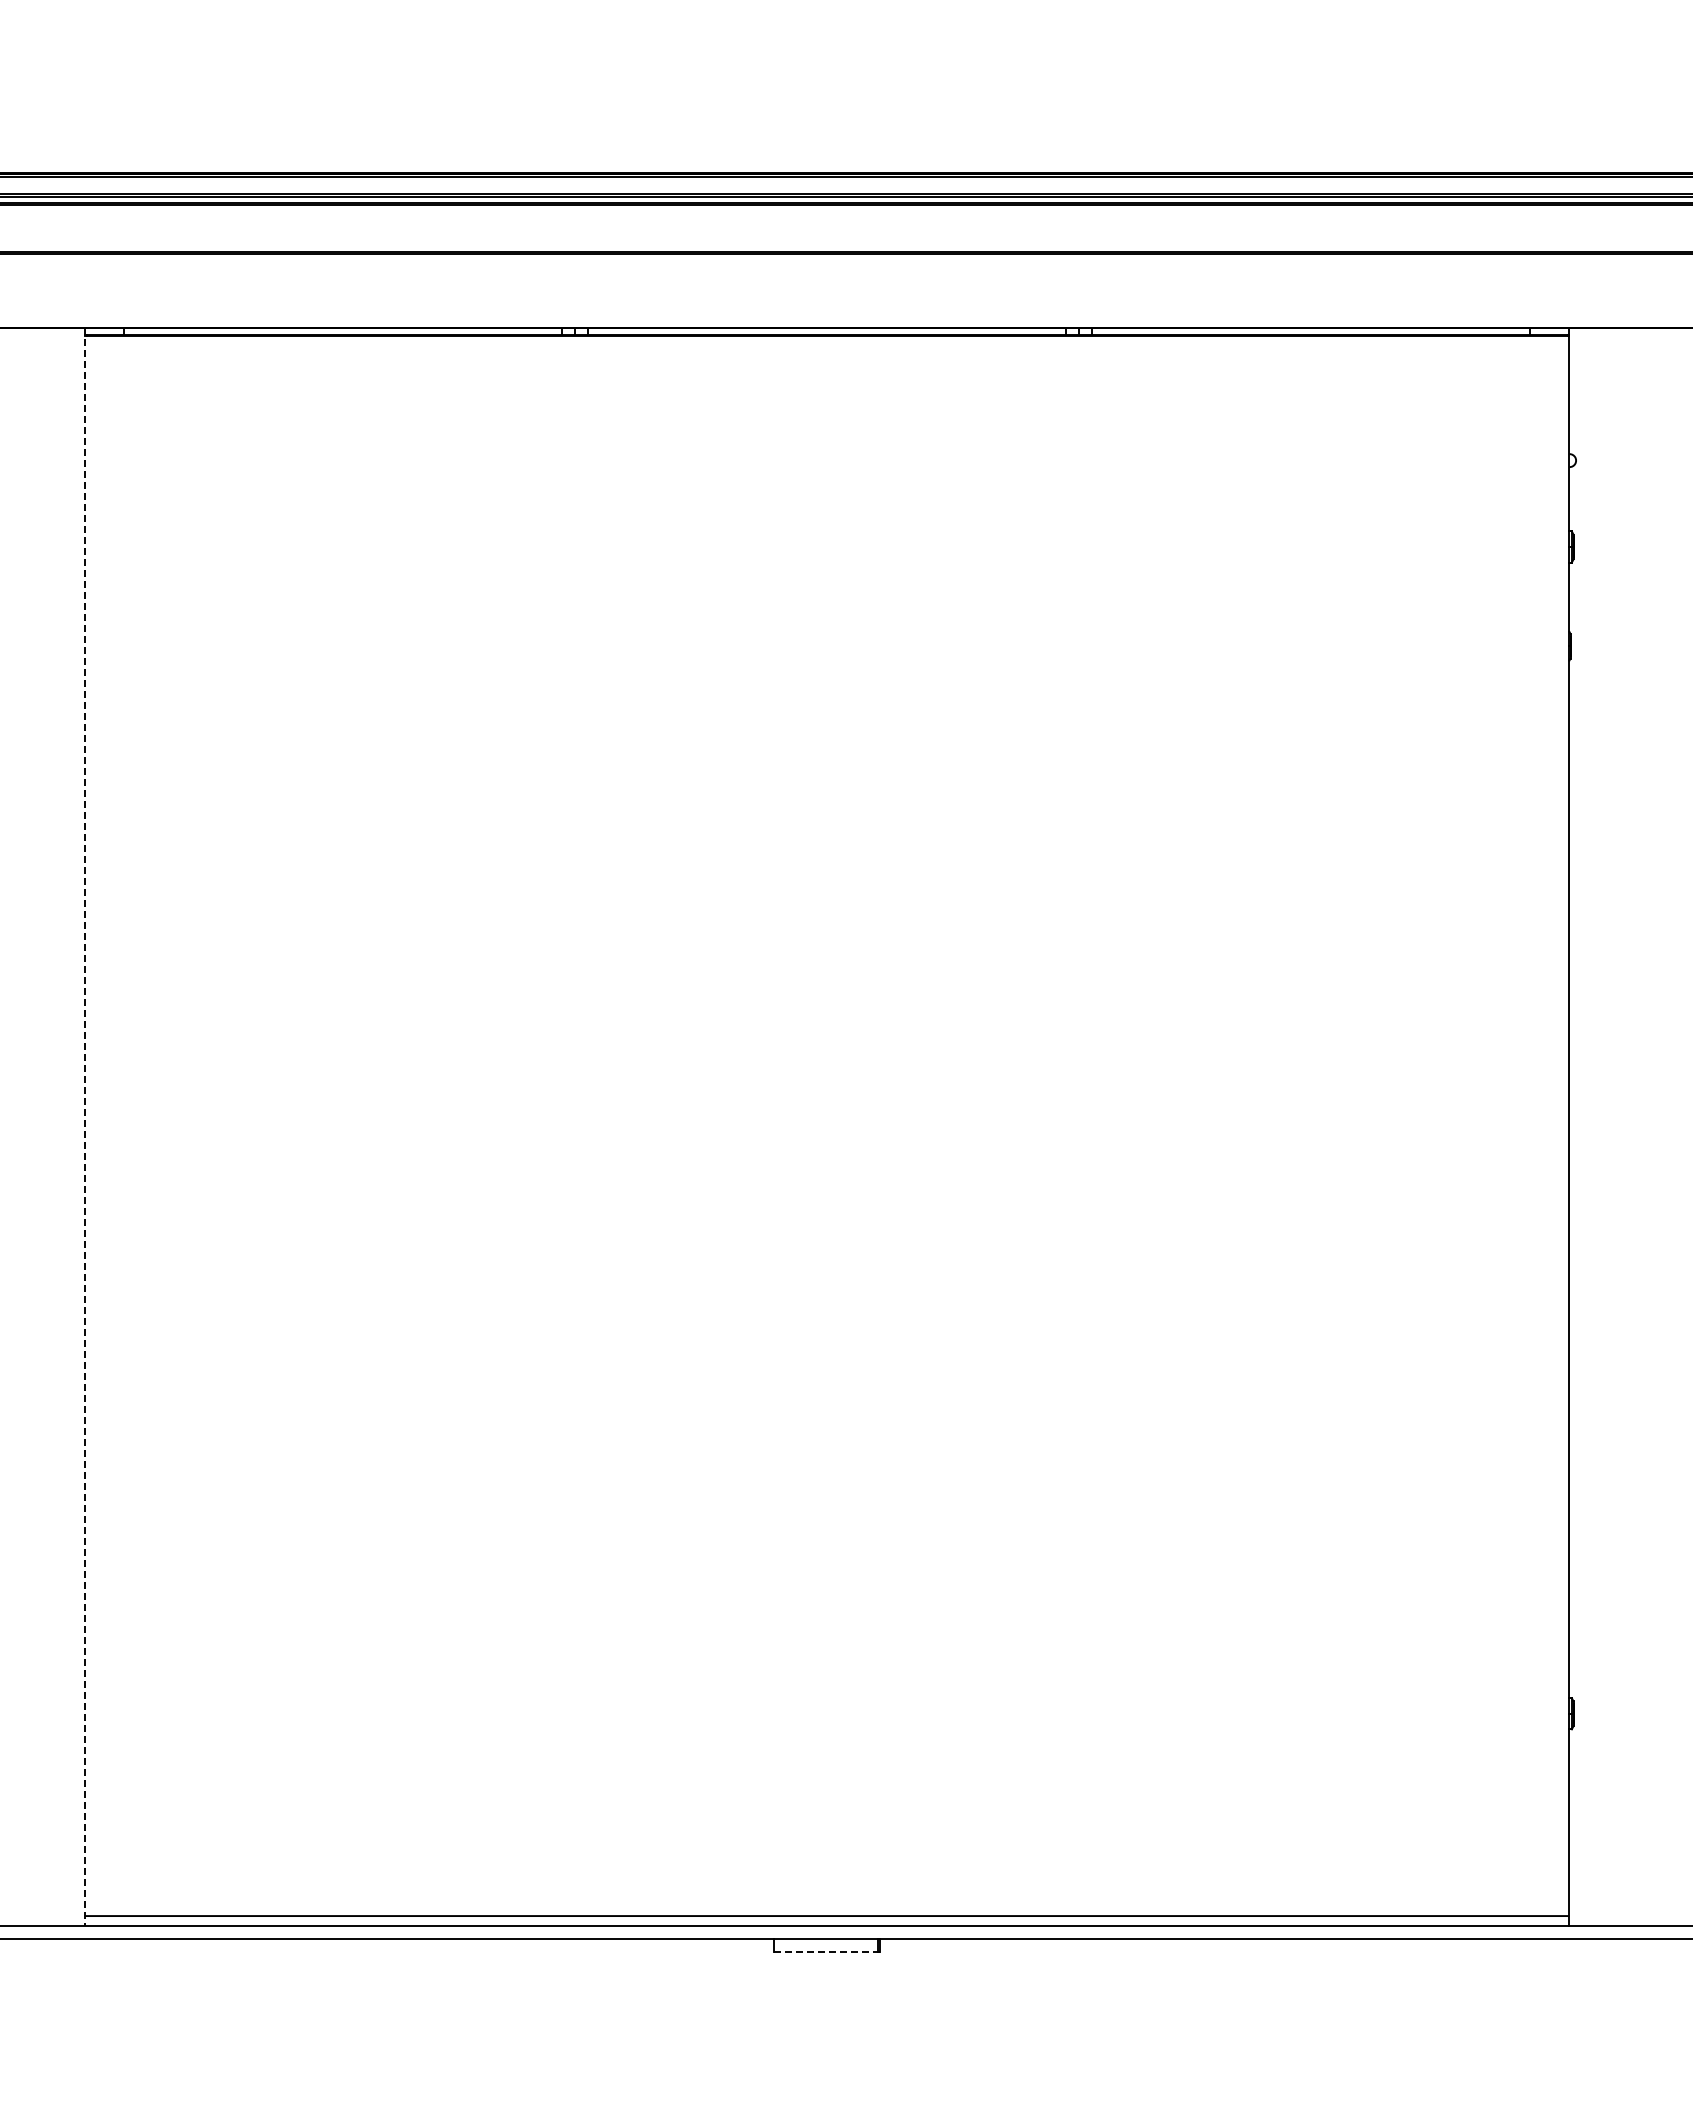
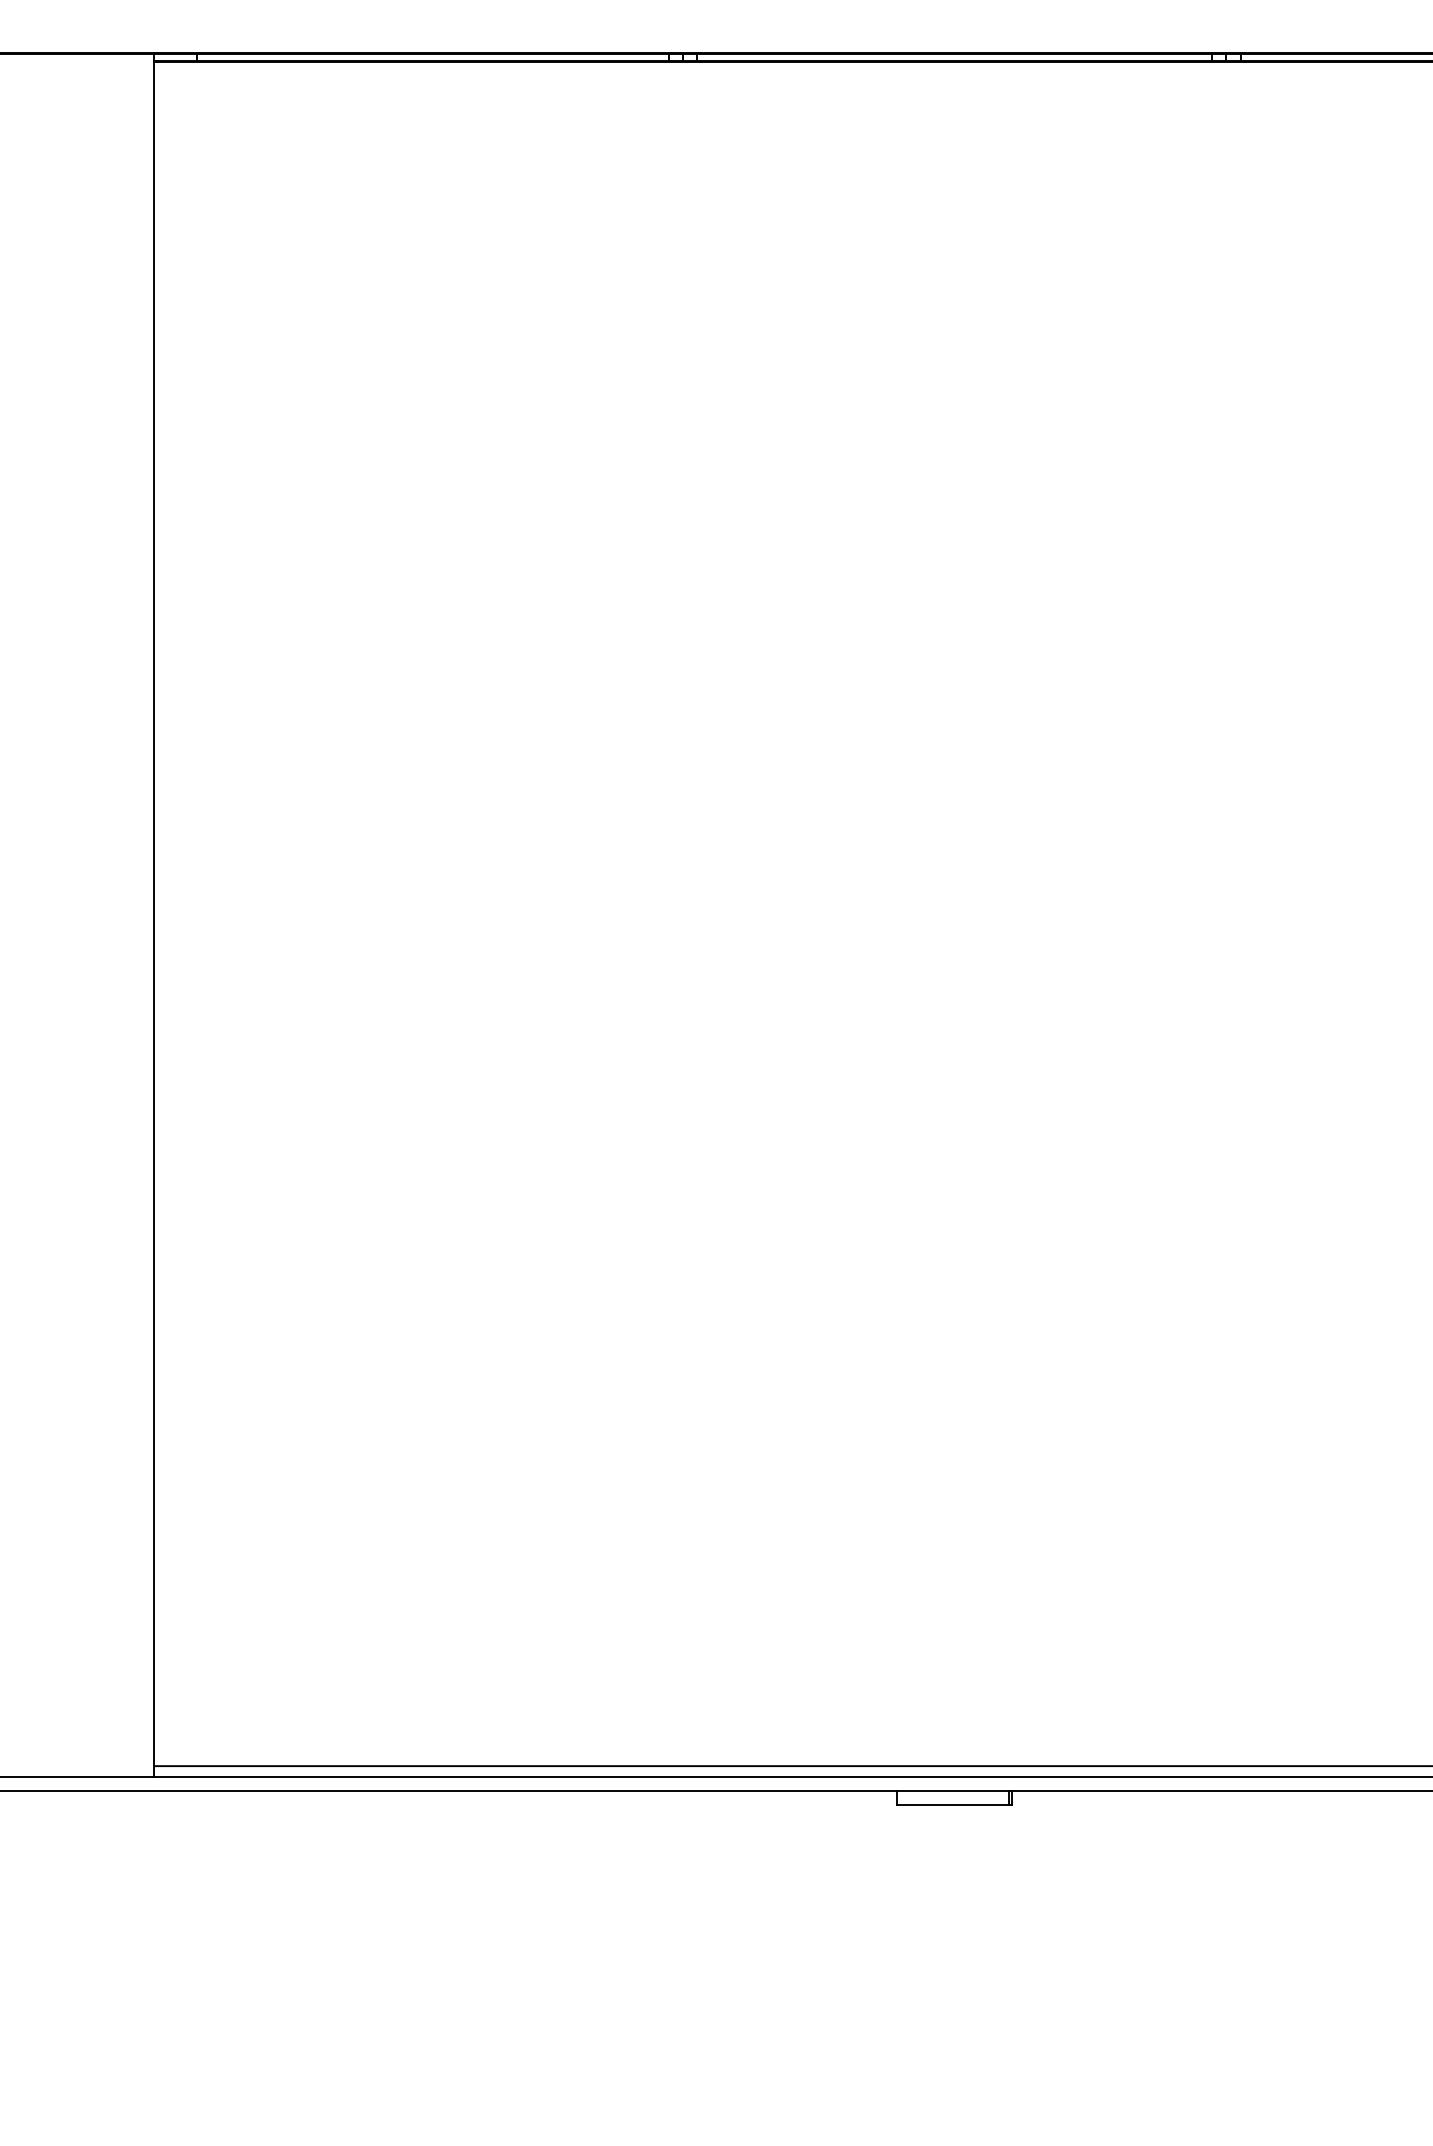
line: (84, 1126) -> (153, 914), dashed -> solid
line: (827, 1952) -> (955, 1805), dashed -> solid

